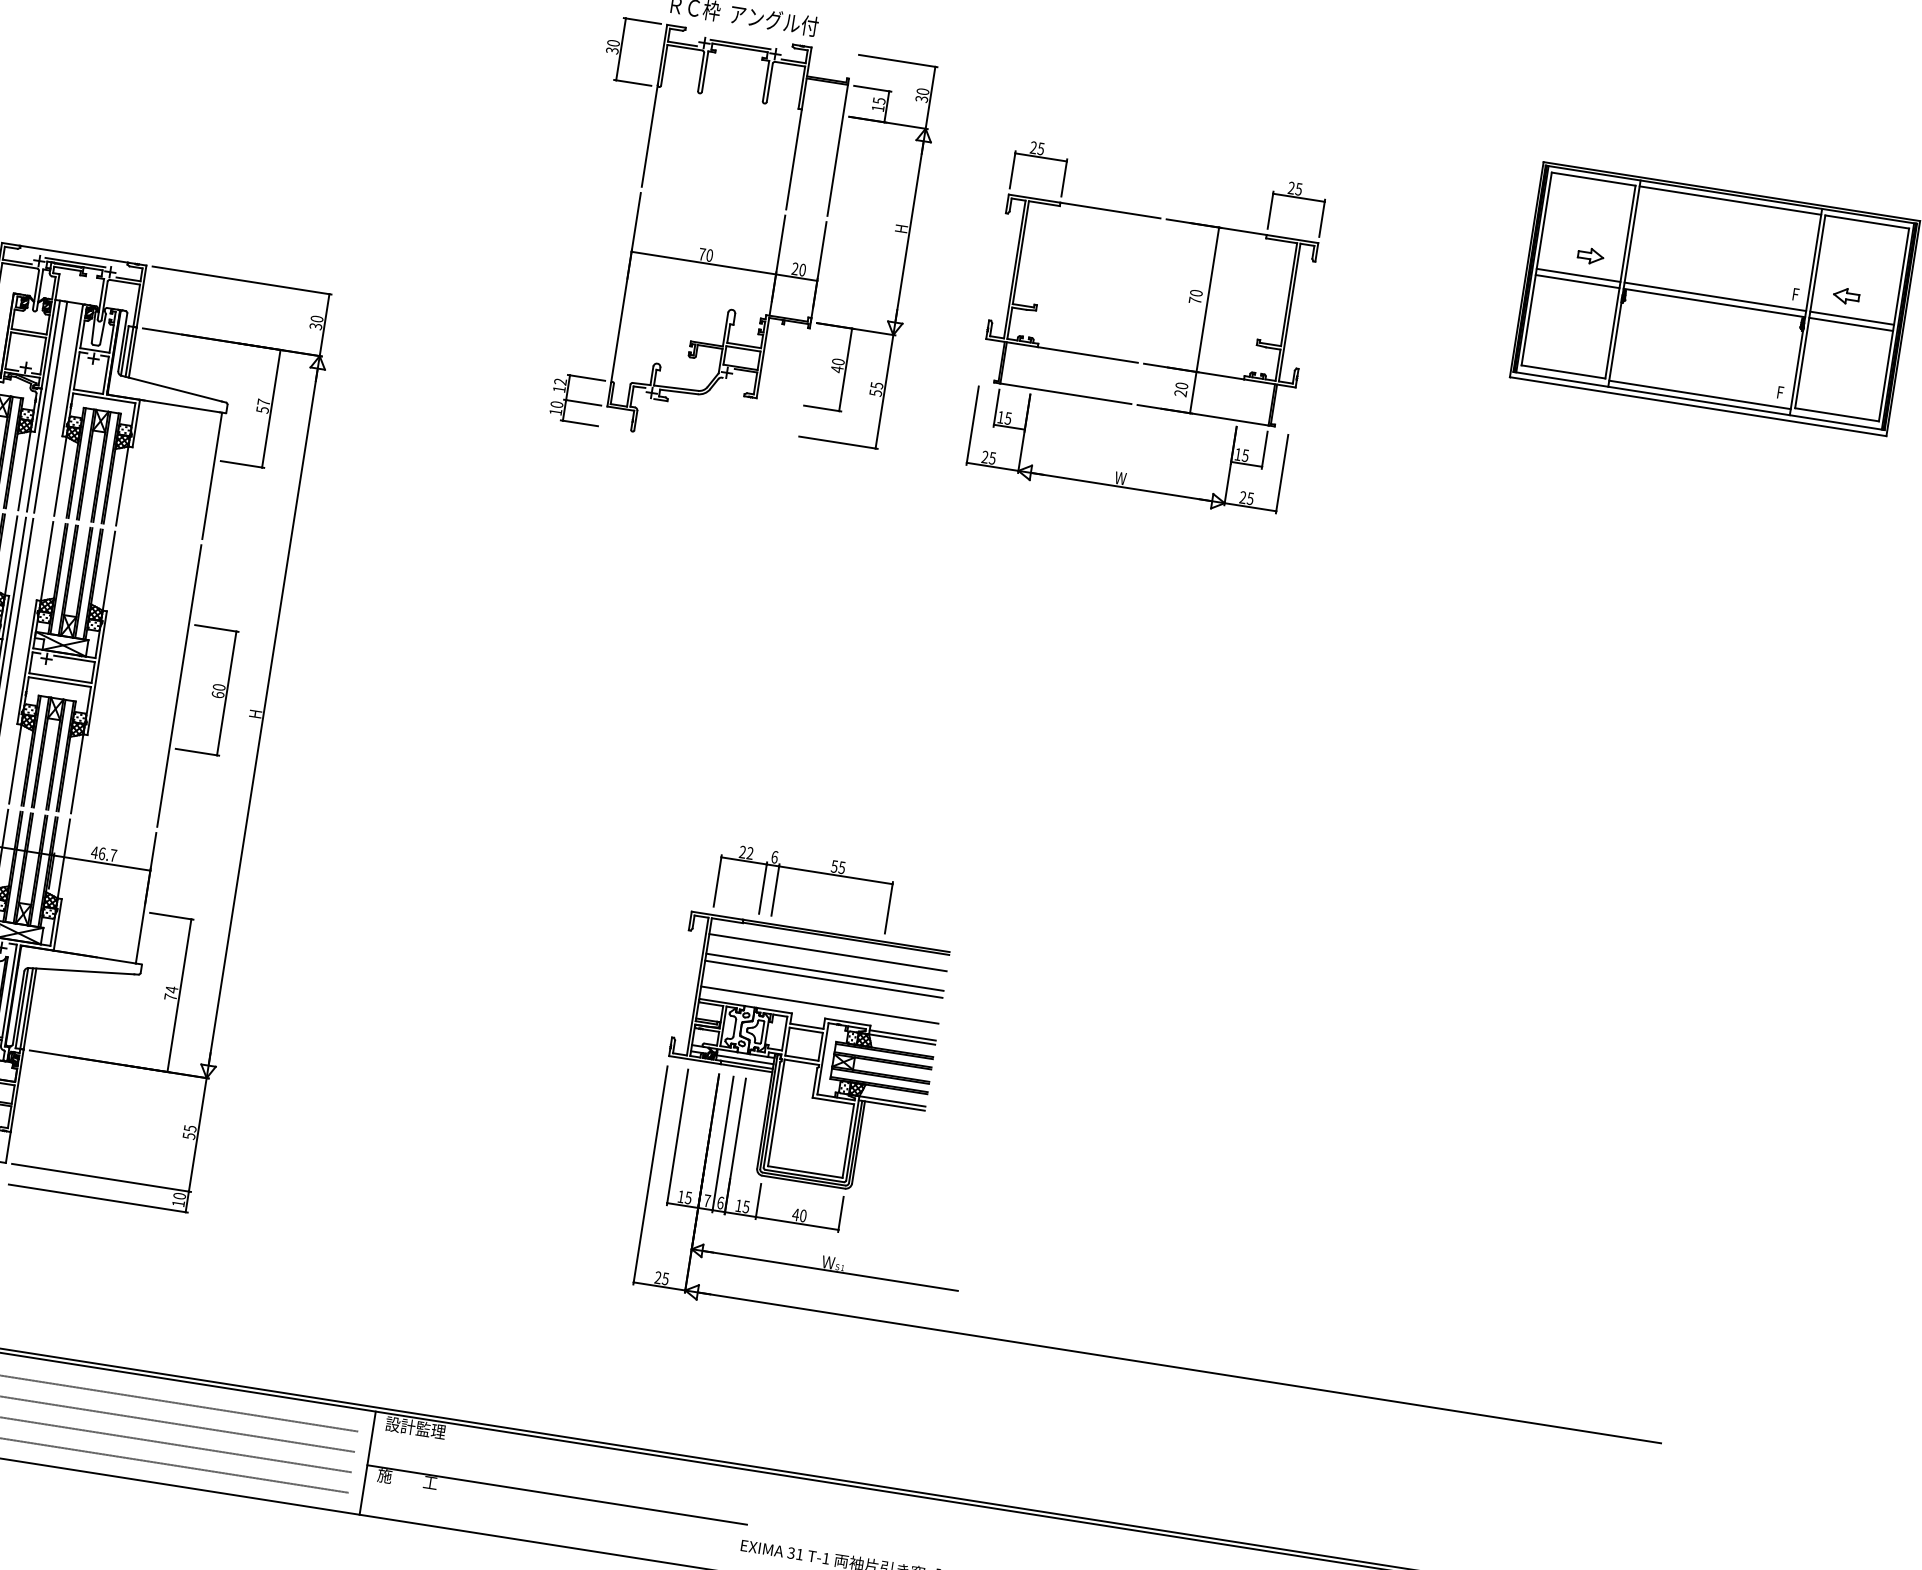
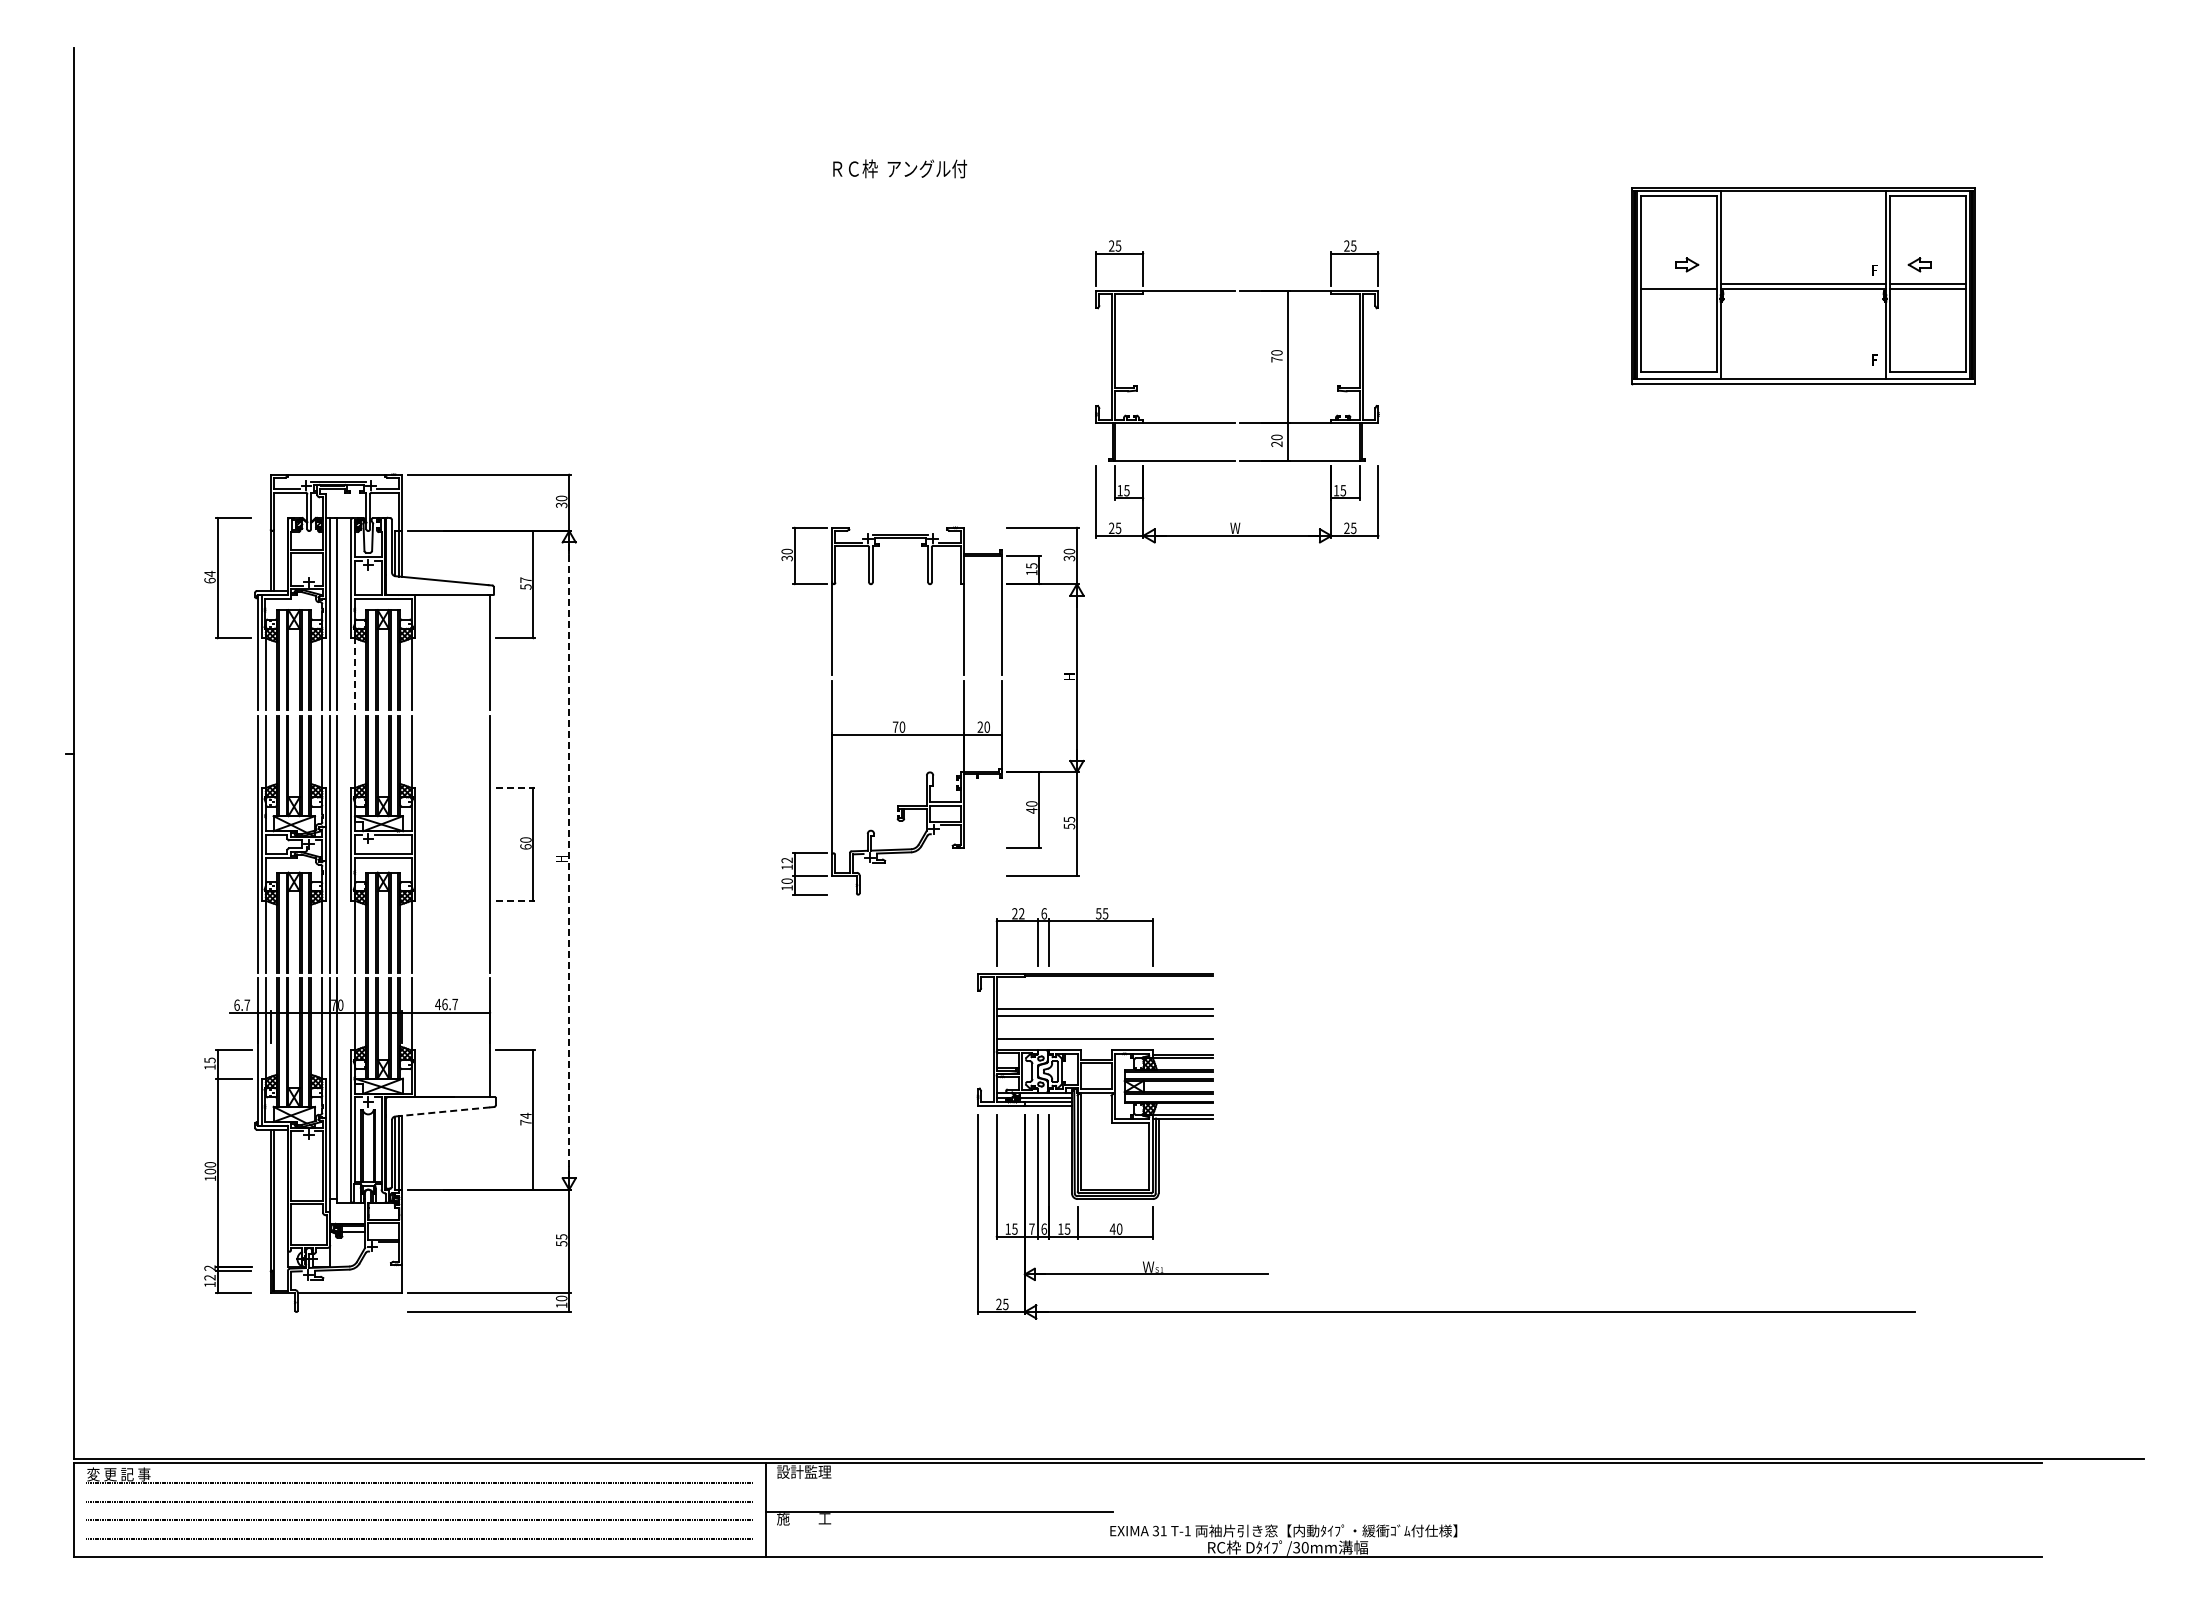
line: (1730, 200) -> (1803, 195), removed
part: (741, 268) -> (932, 734), moved
line: (1578, 275) -> (1678, 283), removed
part: (1138, 362) -> (1235, 422), moved
line: (1699, 395) -> (1803, 373), removed
line: (60, 476) -> (355, 674), solid -> dashed
line: (216, 628) -> (515, 787), solid -> dashed
line: (263, 717) -> (569, 860), solid -> dashed
line: (197, 751) -> (515, 900), solid -> dashed
line: (827, 952) -> (1104, 991), removed
line: (81, 970) -> (442, 1111), solid -> dashed

